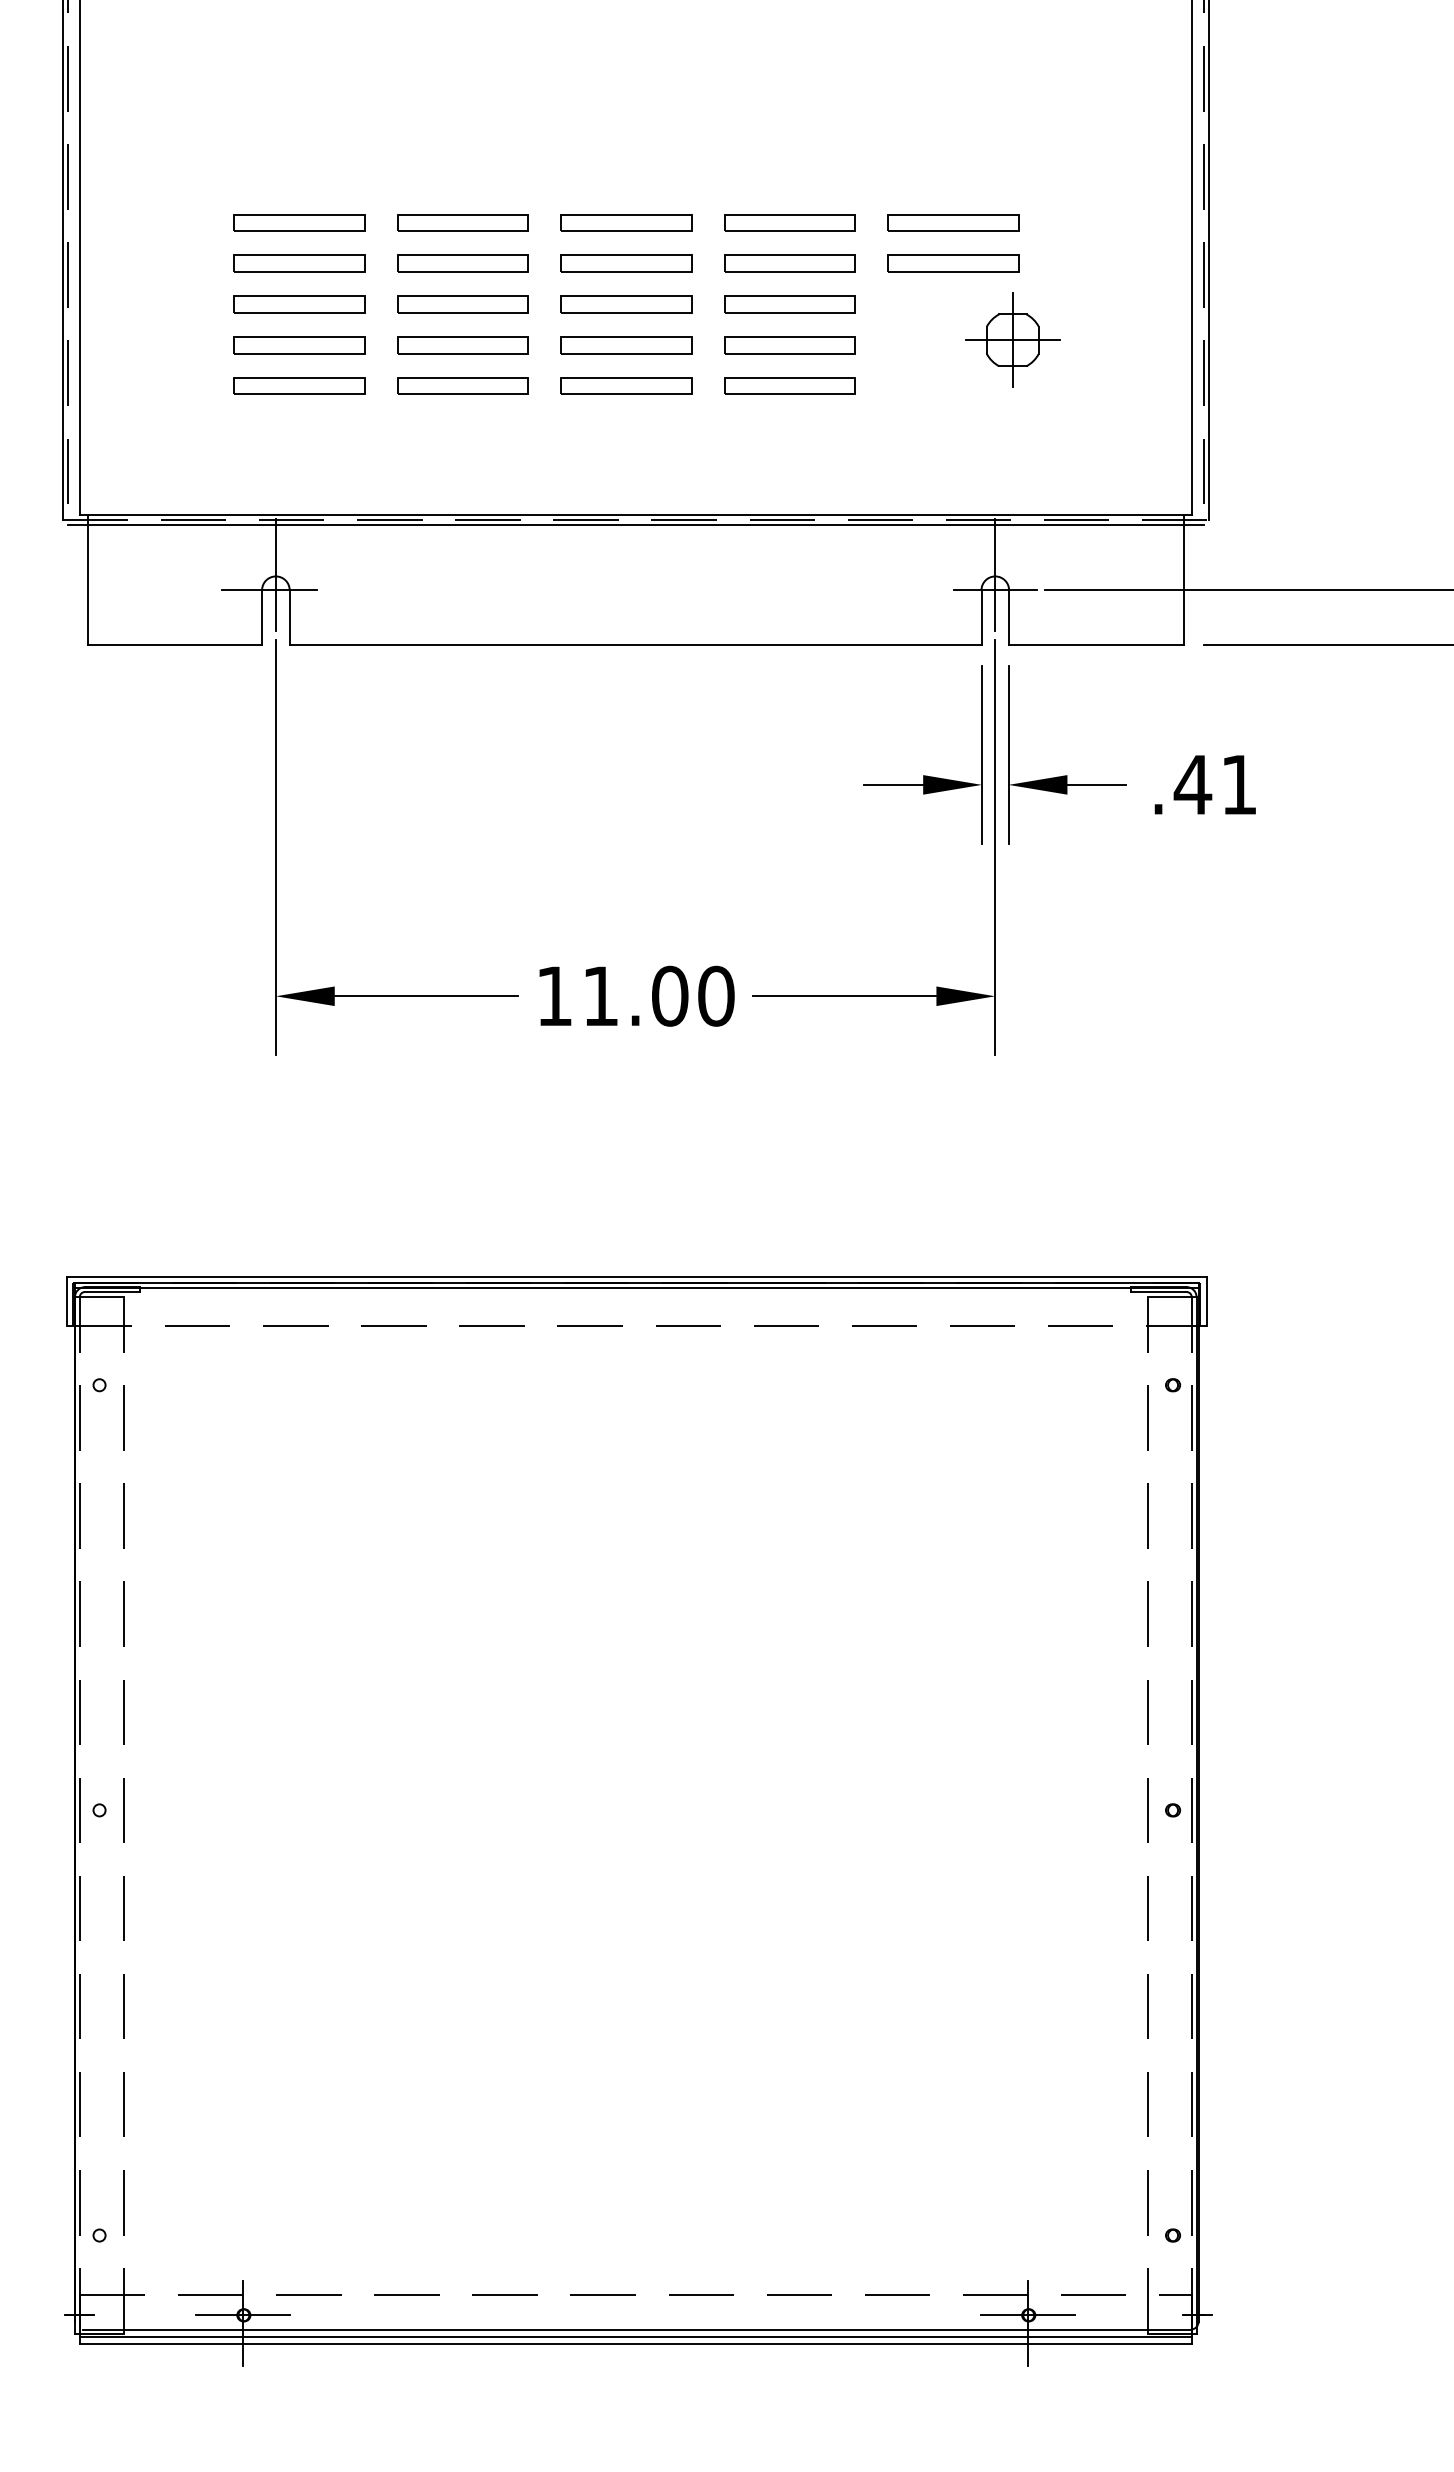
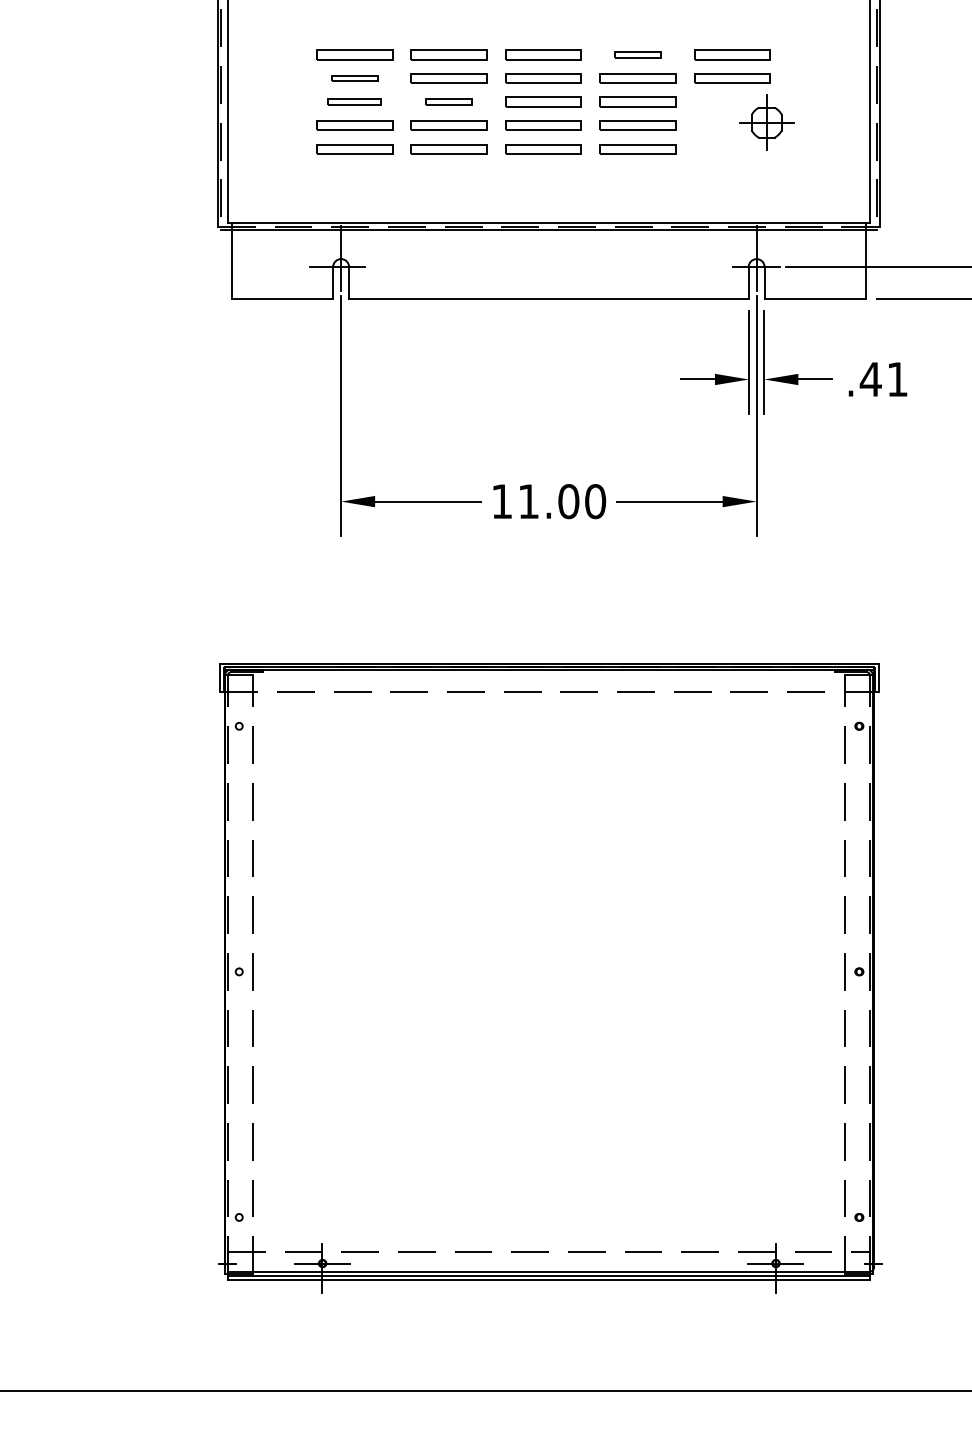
part: (788, 222) -> (637, 54), size x0.6
part: (299, 263) -> (354, 78), size x0.6
part: (299, 303) -> (354, 101), size x0.7
part: (461, 303) -> (448, 101), size x0.6

